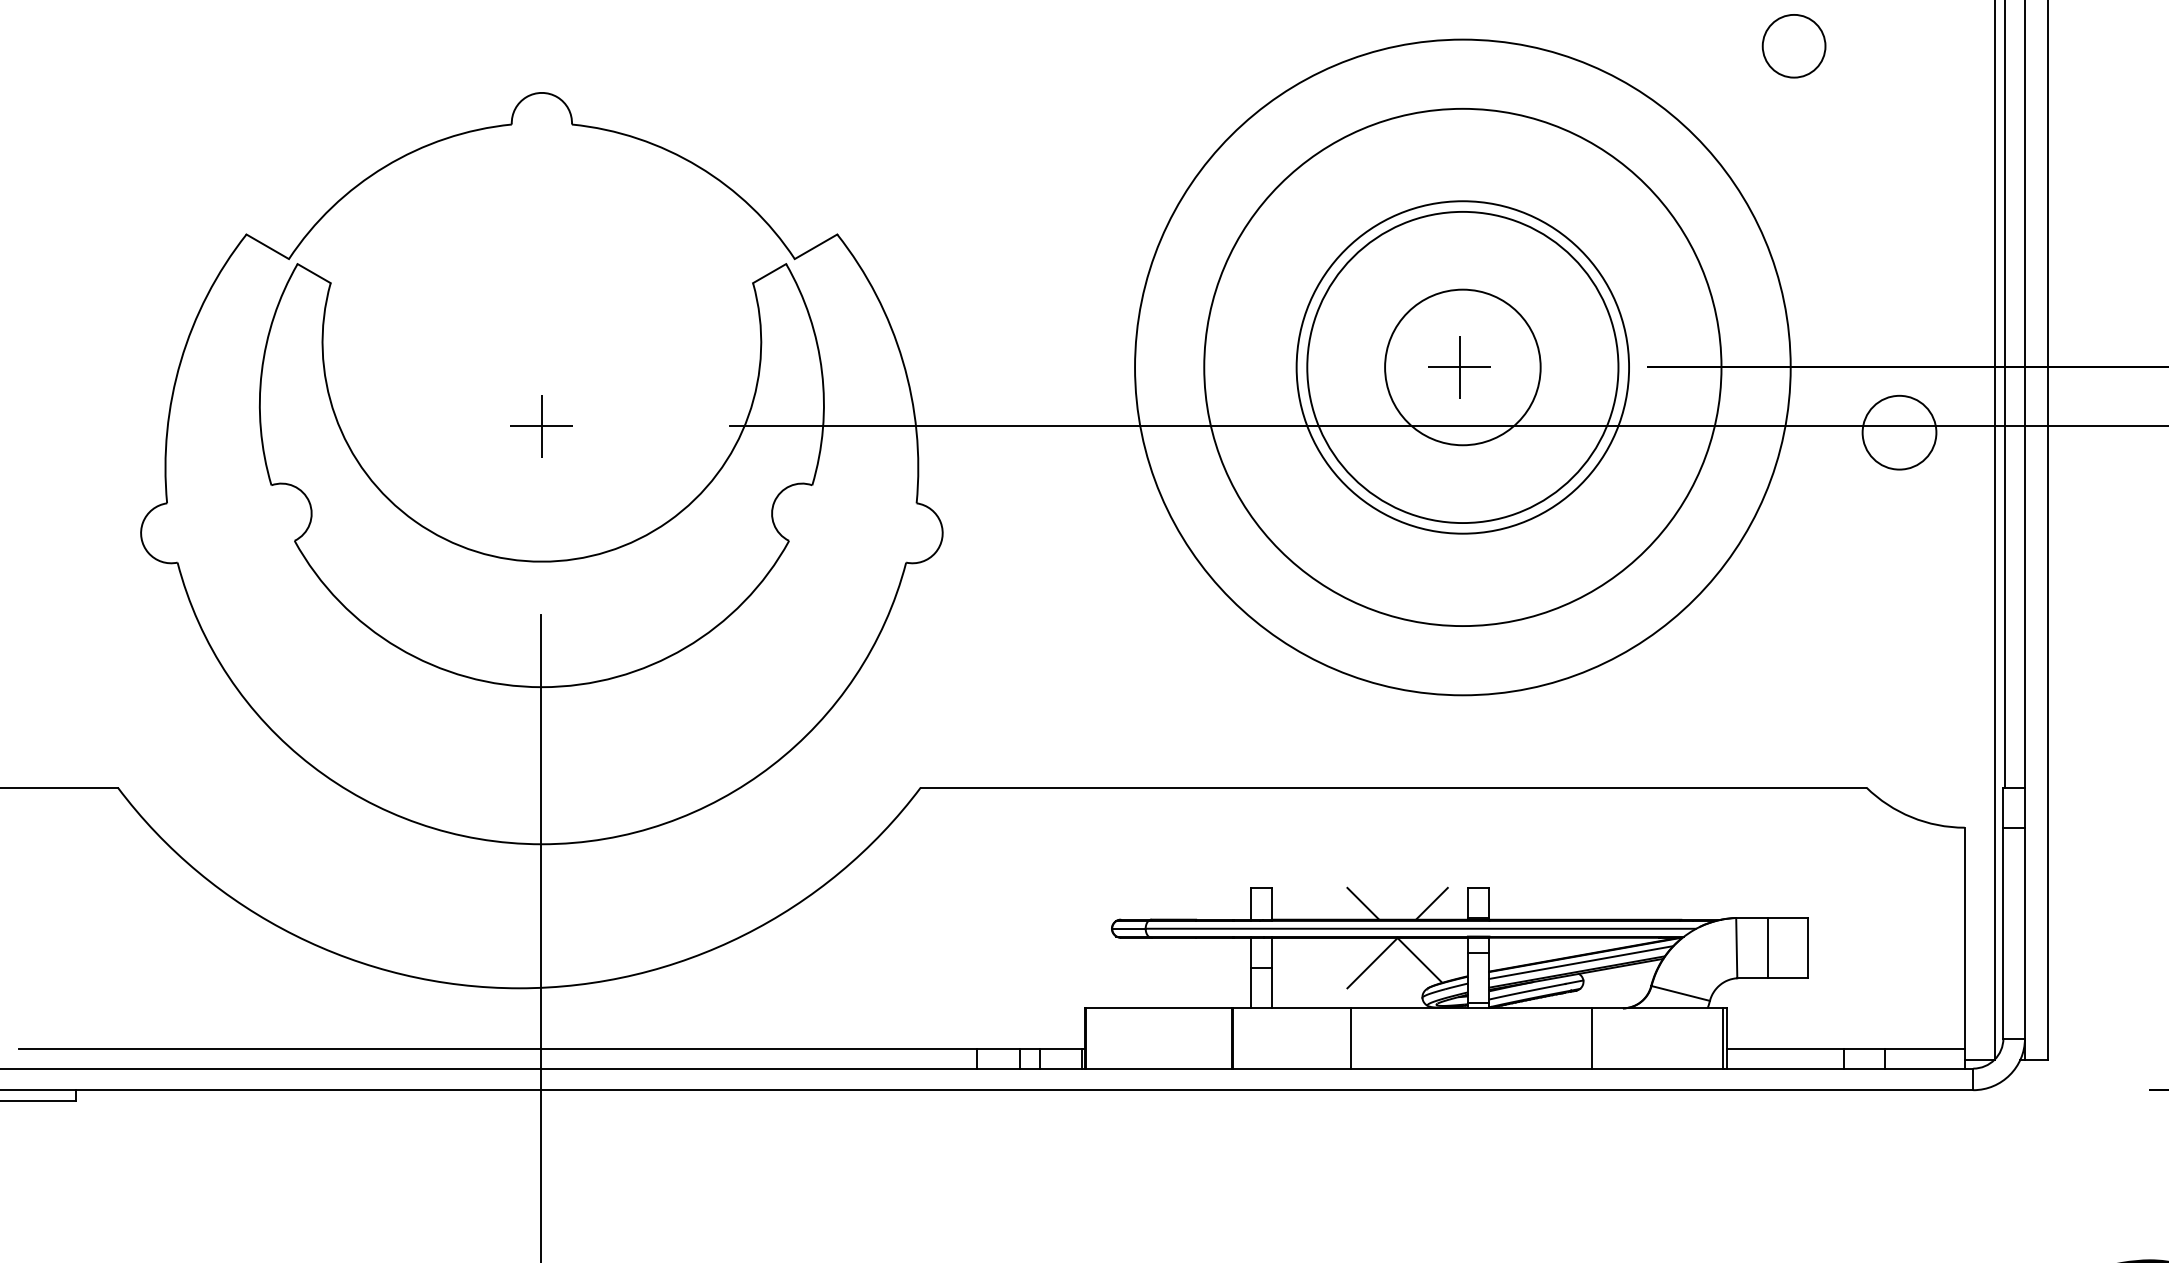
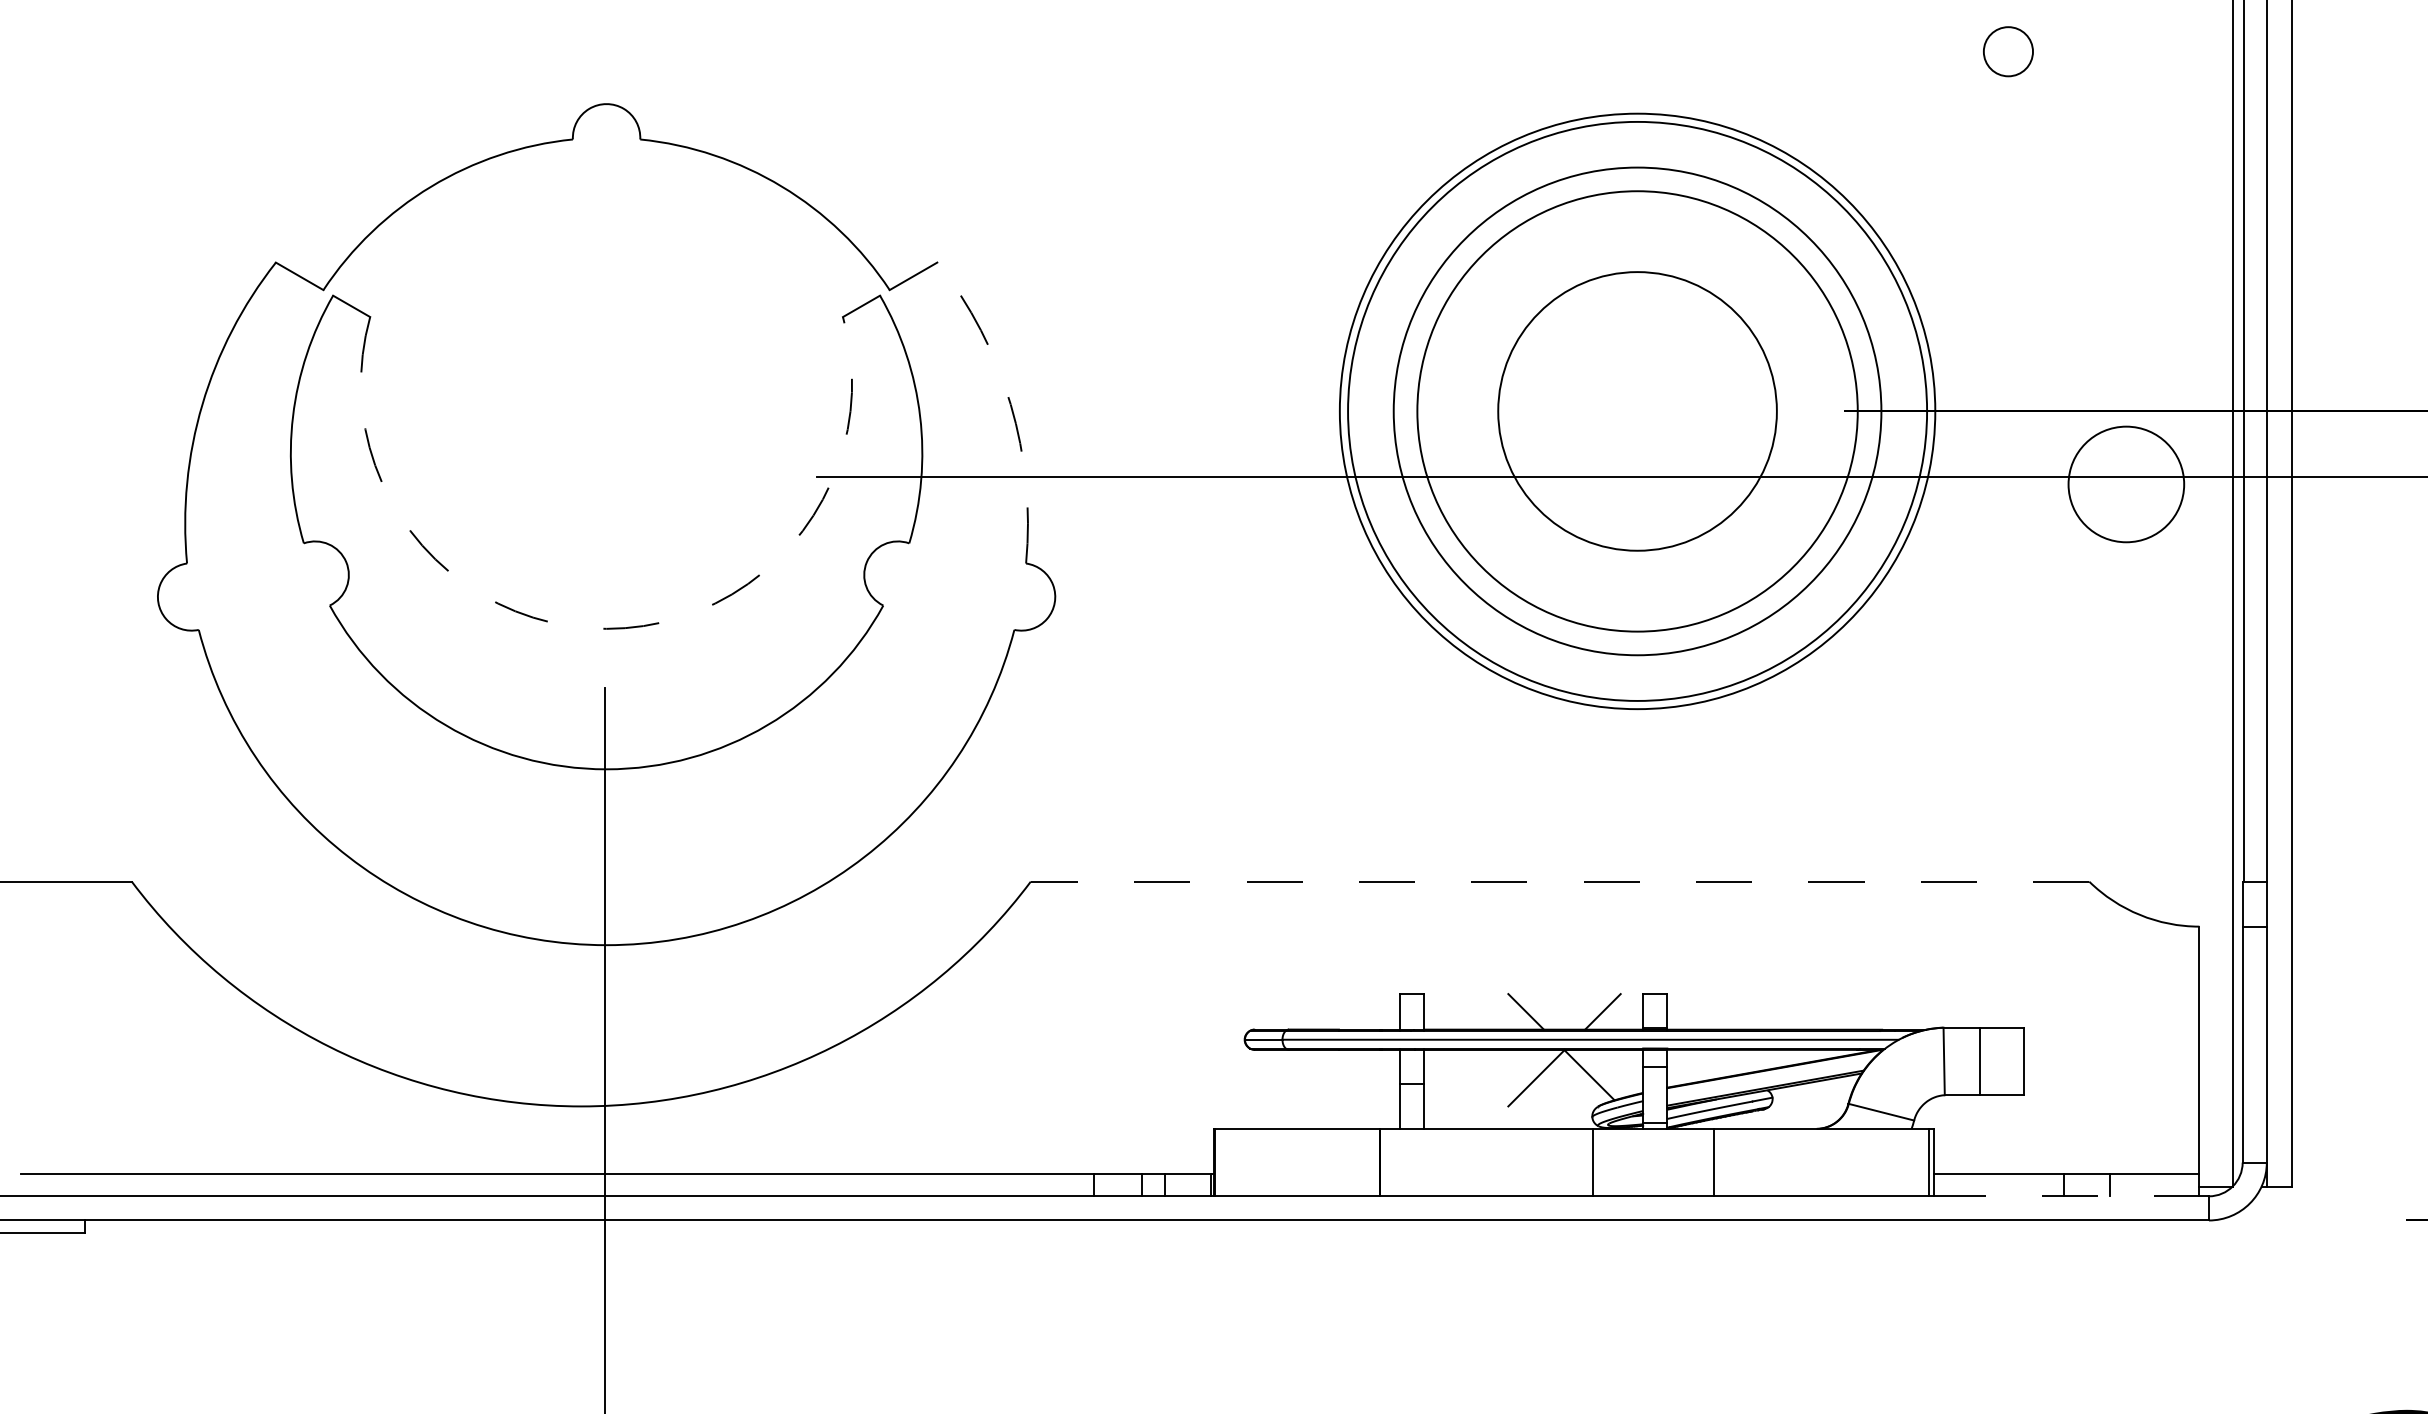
circle: (1794, 45) -> (2008, 51), size x0.7
arc: (902, 361) -> (1010, 404), solid -> dashed
part: (1459, 367) -> (1633, 411), removed
circle: (1462, 367) -> (1637, 411), size x0.6
circle: (1462, 367) -> (1637, 411), size x1.4
circle: (1462, 367) -> (1637, 411), size x1.6
circle: (1462, 367) -> (1637, 411), size x1.6
part: (541, 426) -> (606, 477), removed
circle: (1899, 432) -> (2126, 484), size x1.4
arc: (541, 561) -> (606, 628), solid -> dashed
line: (1393, 787) -> (1559, 881), solid -> dashed
line: (1581, 962) -> (1770, 1077), removed
line: (1351, 1038) -> (1592, 1162), moved
line: (1592, 1038) -> (1713, 1162), moved
line: (1848, 1068) -> (2069, 1196), solid -> dashed

